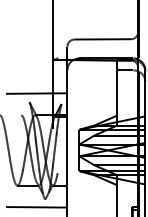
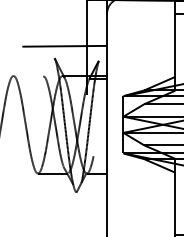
line: (36, 207) -> (64, 203), removed

